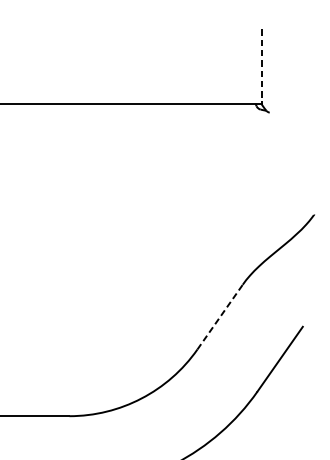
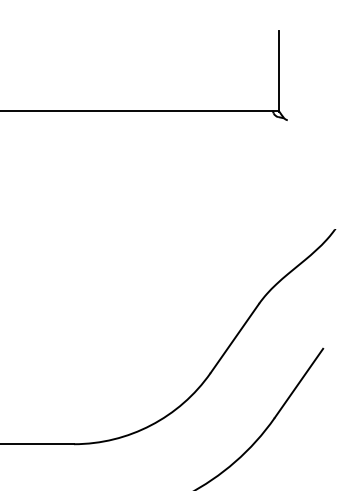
line: (261, 66) -> (279, 71), dashed -> solid
line: (220, 317) -> (235, 338), dashed -> solid

